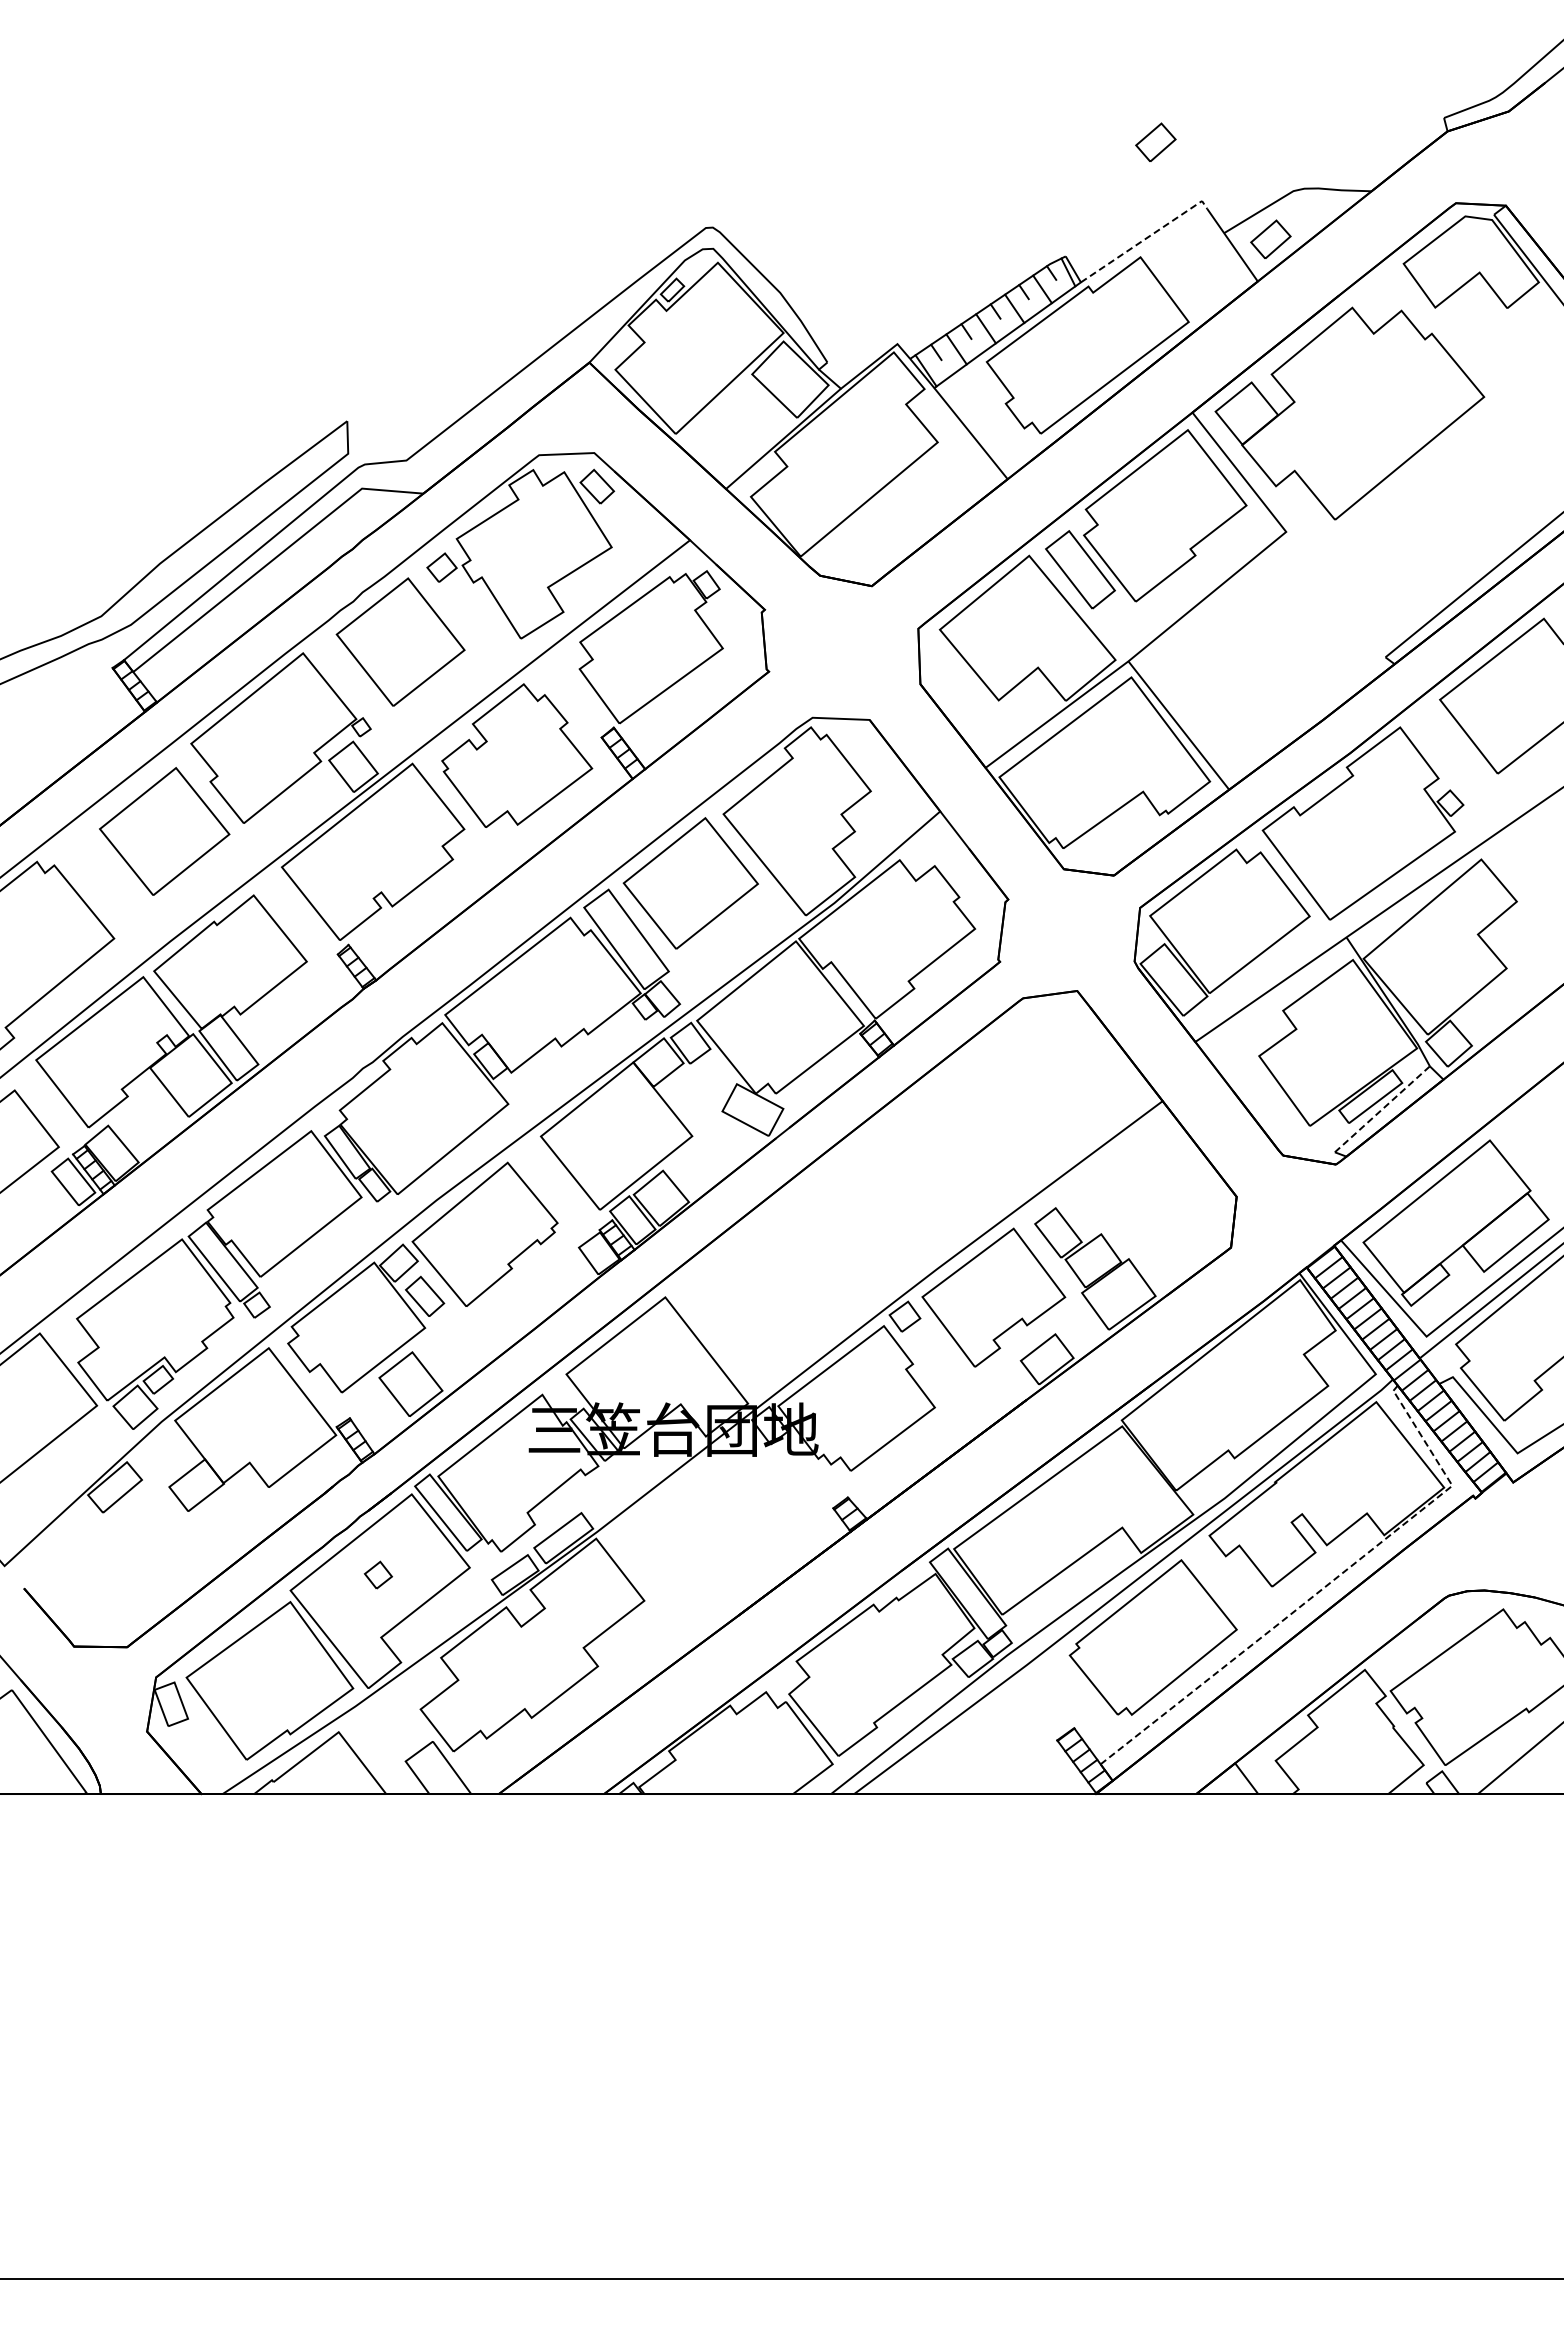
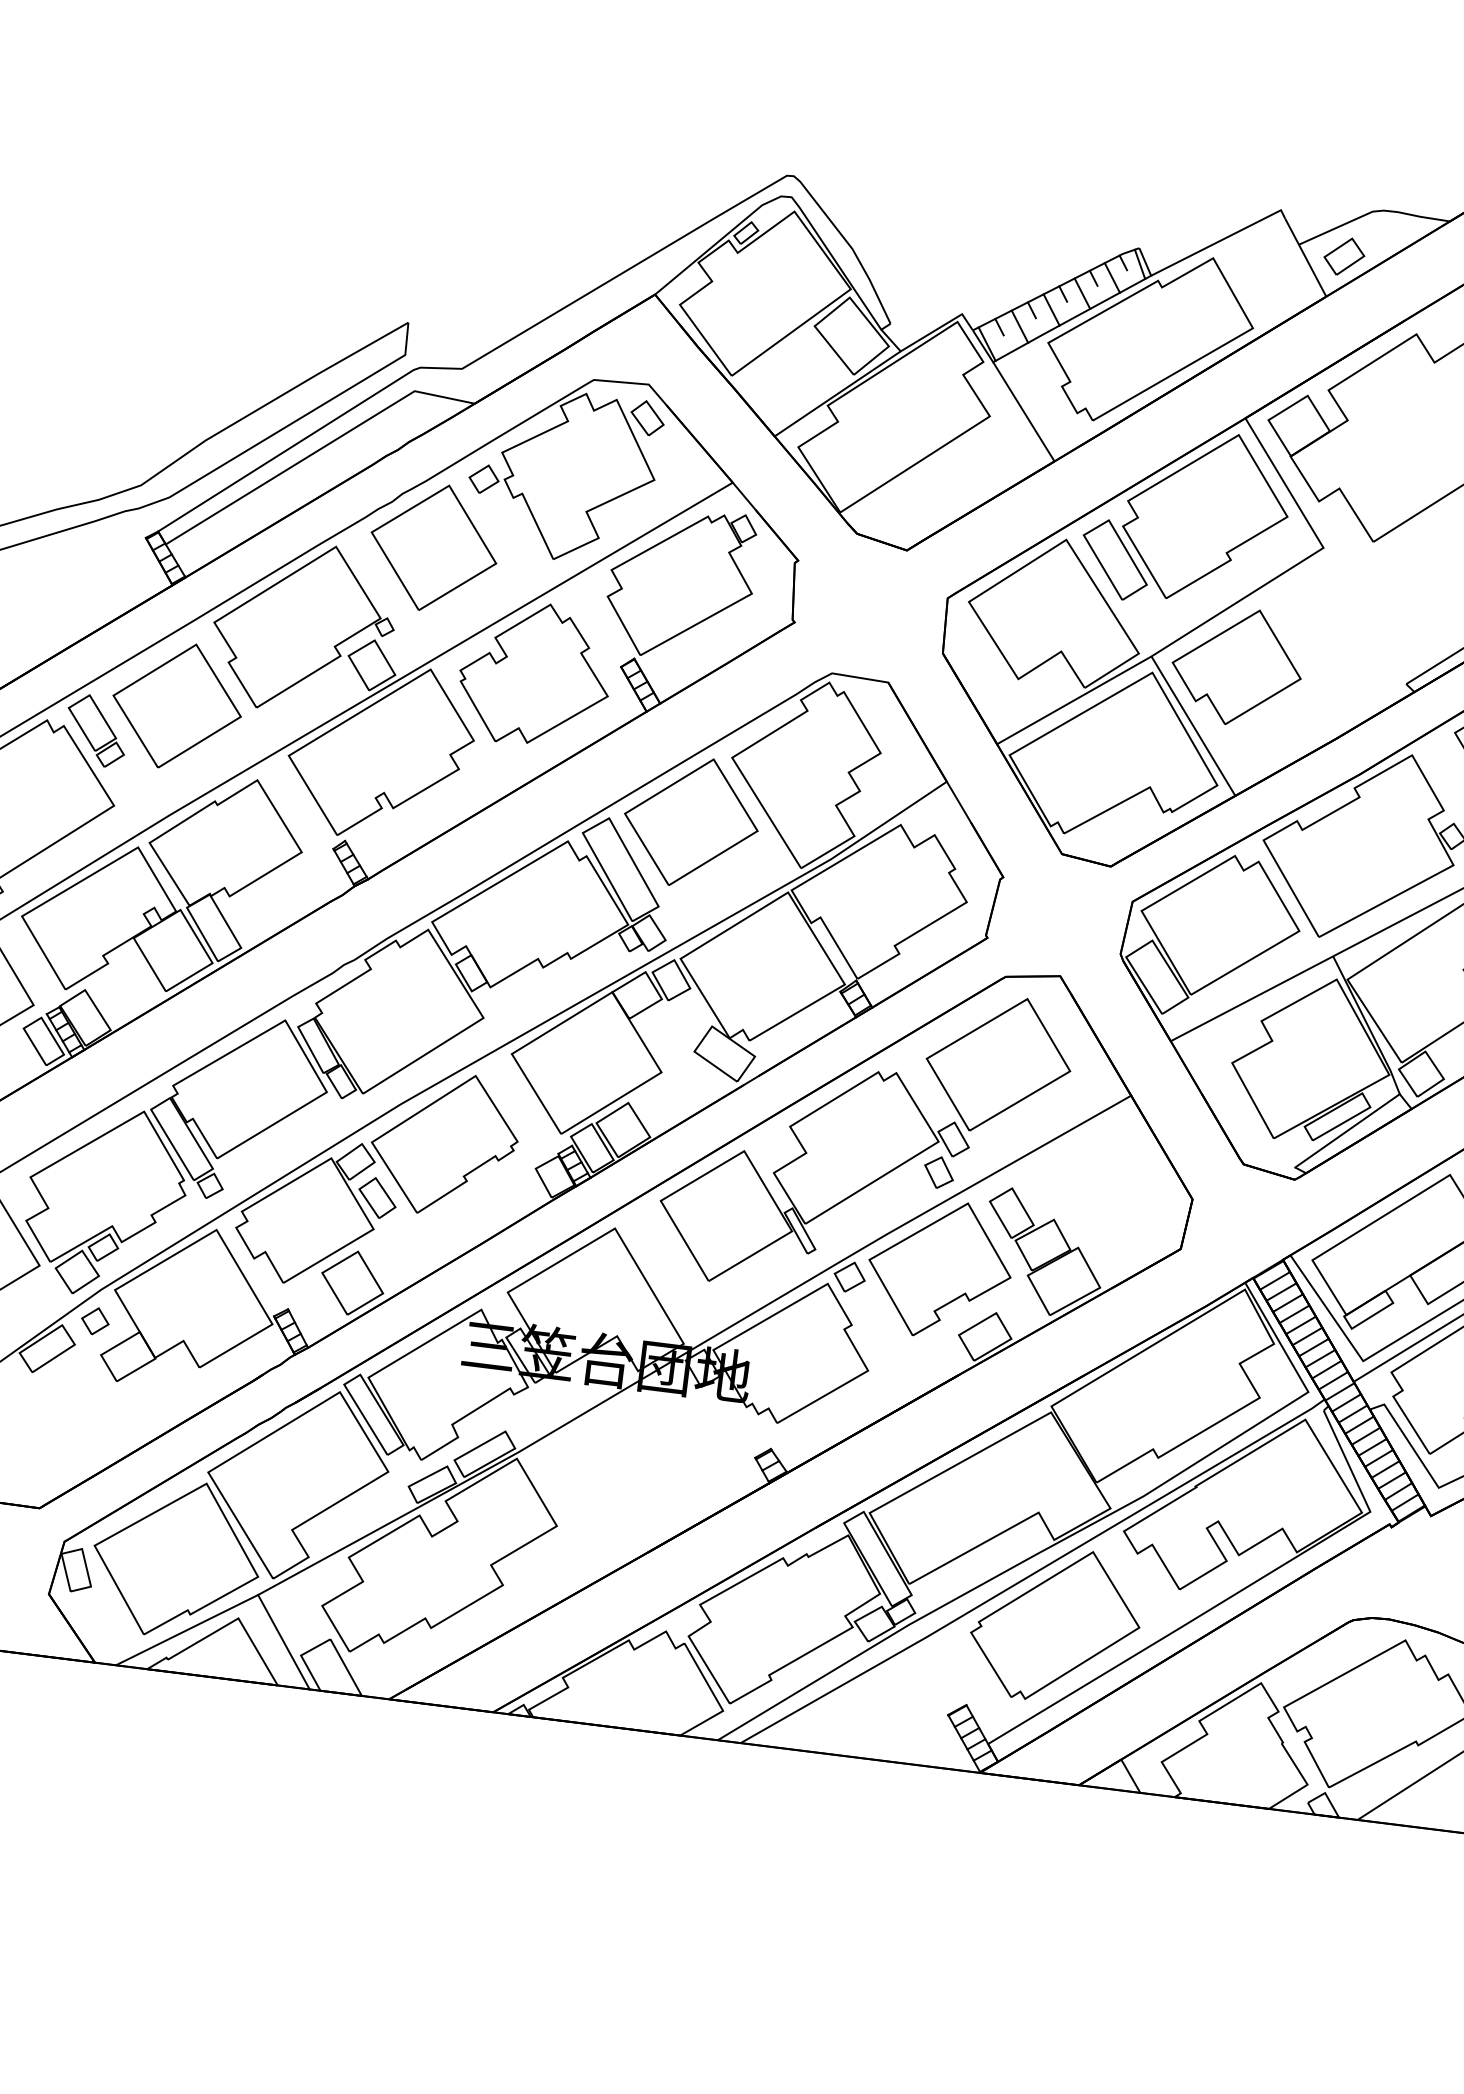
part: (1155, 141) -> (1242, 145), removed
line: (1146, 238) -> (1221, 240), dashed -> solid
part: (1214, 660) -> (1236, 666), added
part: (87, 865) -> (96, 730), added
line: (1382, 1108) -> (1347, 1130), dashed -> solid
part: (902, 1177) -> (864, 1139), added
part: (378, 1574) -> (95, 1320), moved
line: (1321, 1590) -> (1227, 1599), dashed -> solid
line: (386, 1750) -> (283, 1642), added

